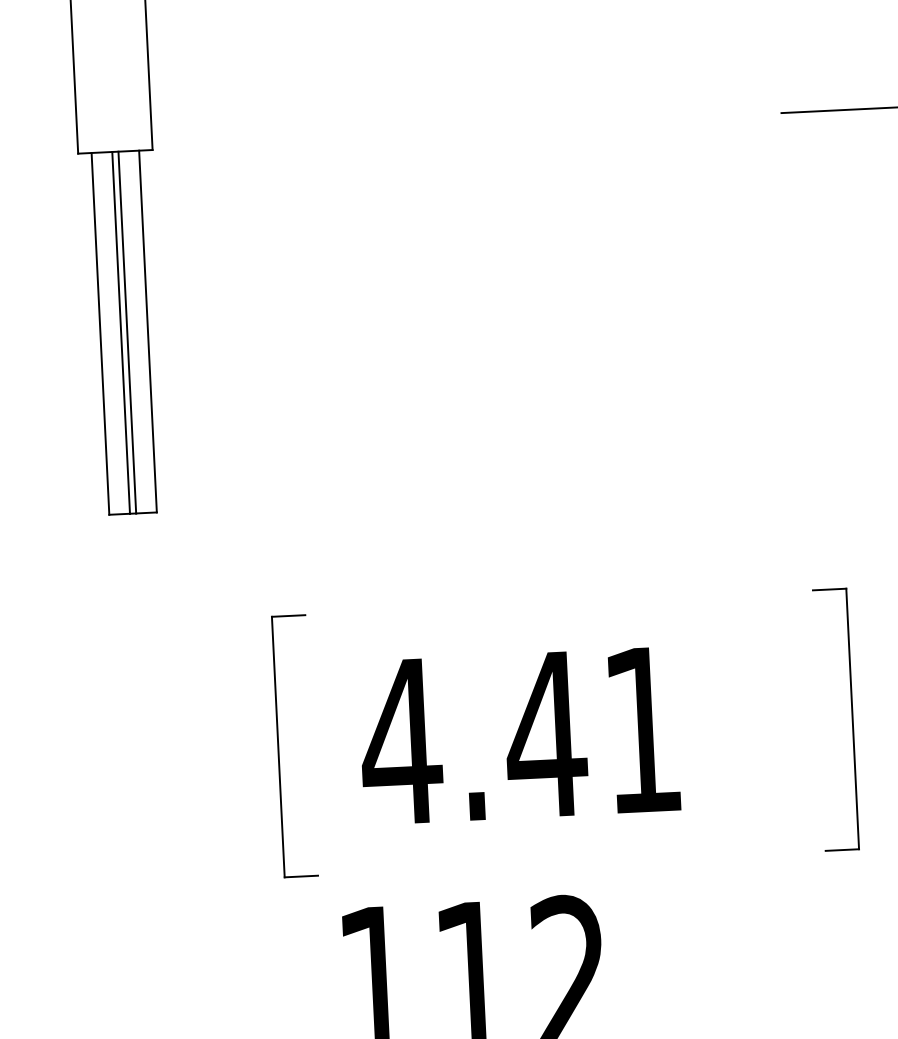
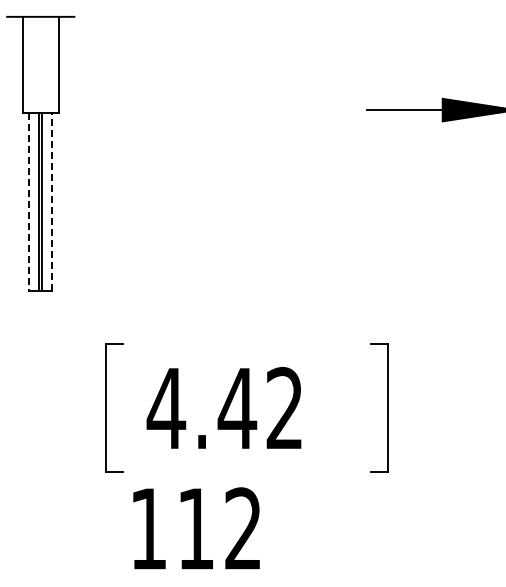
line: (148, 330) -> (52, 201), solid -> dashed
line: (101, 333) -> (29, 201), solid -> dashed
text: (639, 728) -> (283, 407), 4.41 -> 4.42

